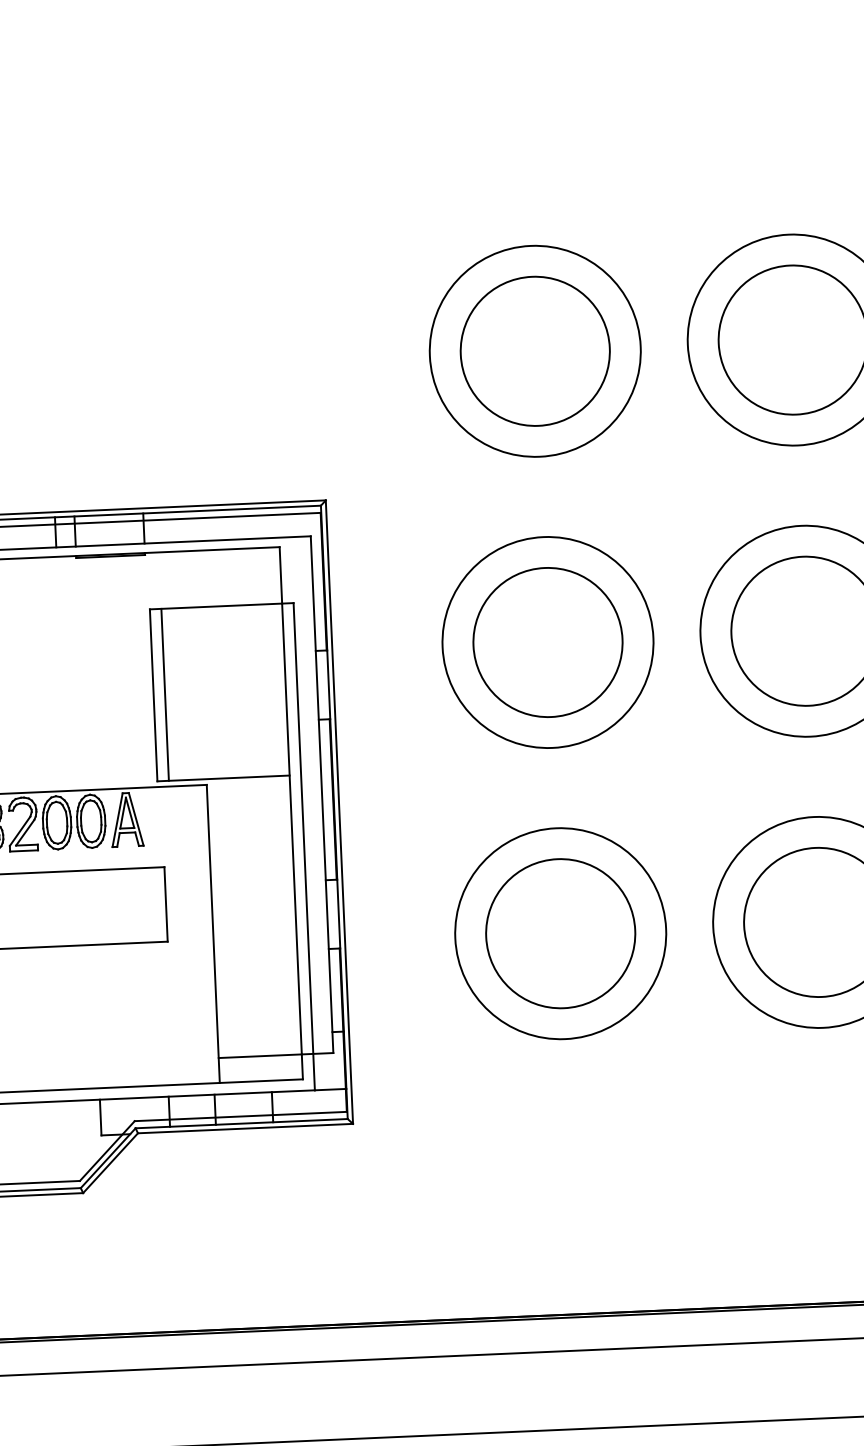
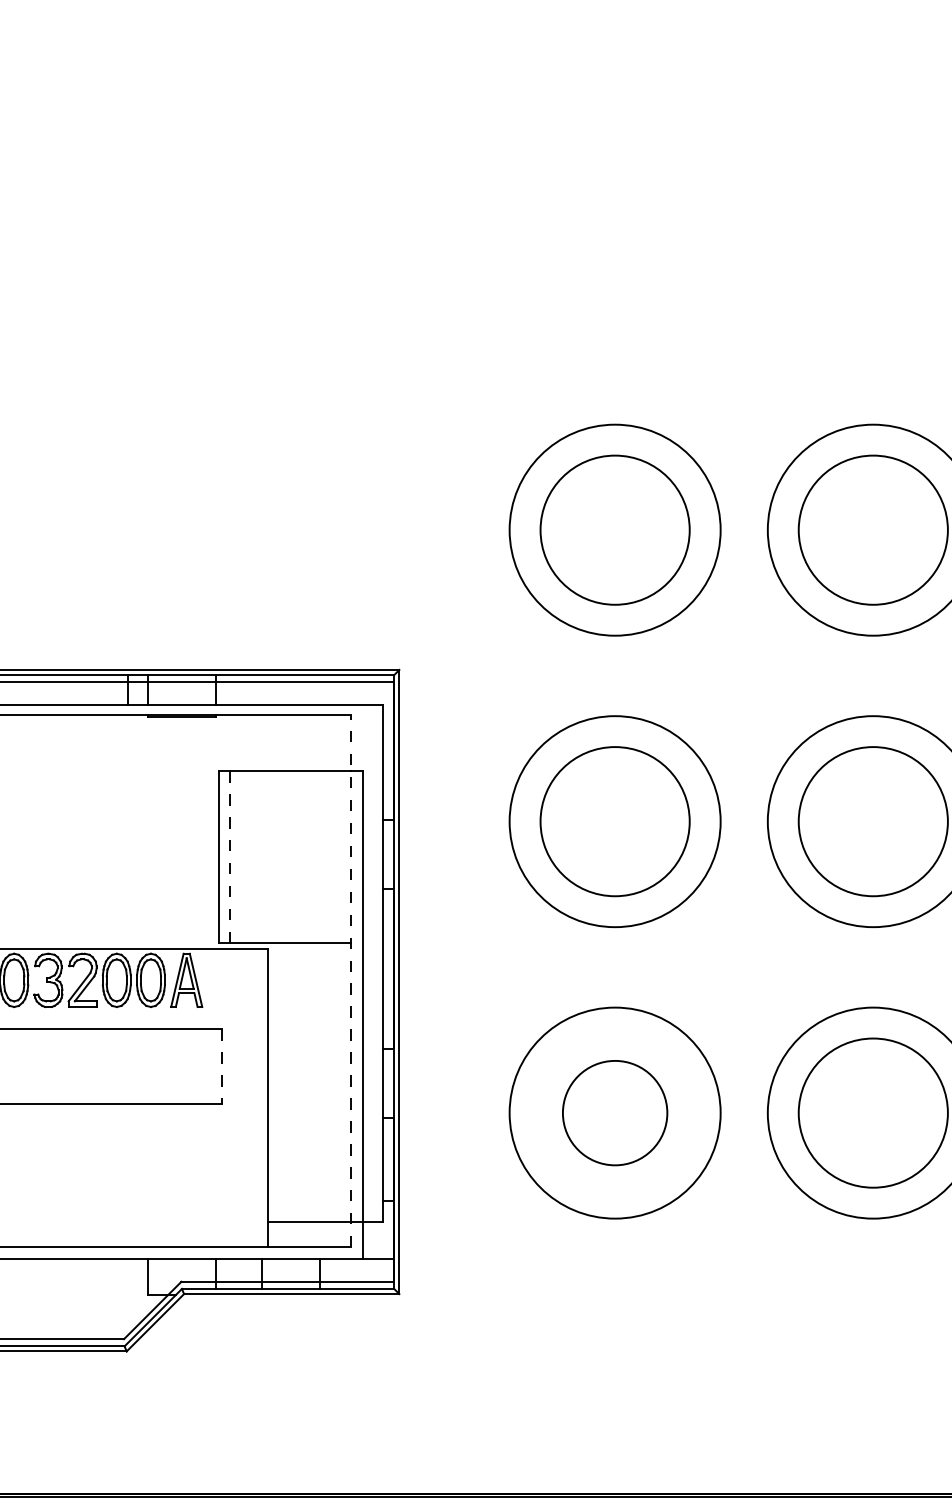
line: (165, 695) -> (230, 857), solid -> dashed
line: (291, 812) -> (351, 980), solid -> dashed
line: (166, 905) -> (222, 1067), solid -> dashed
circle: (560, 933) -> (614, 1112), size x0.7

